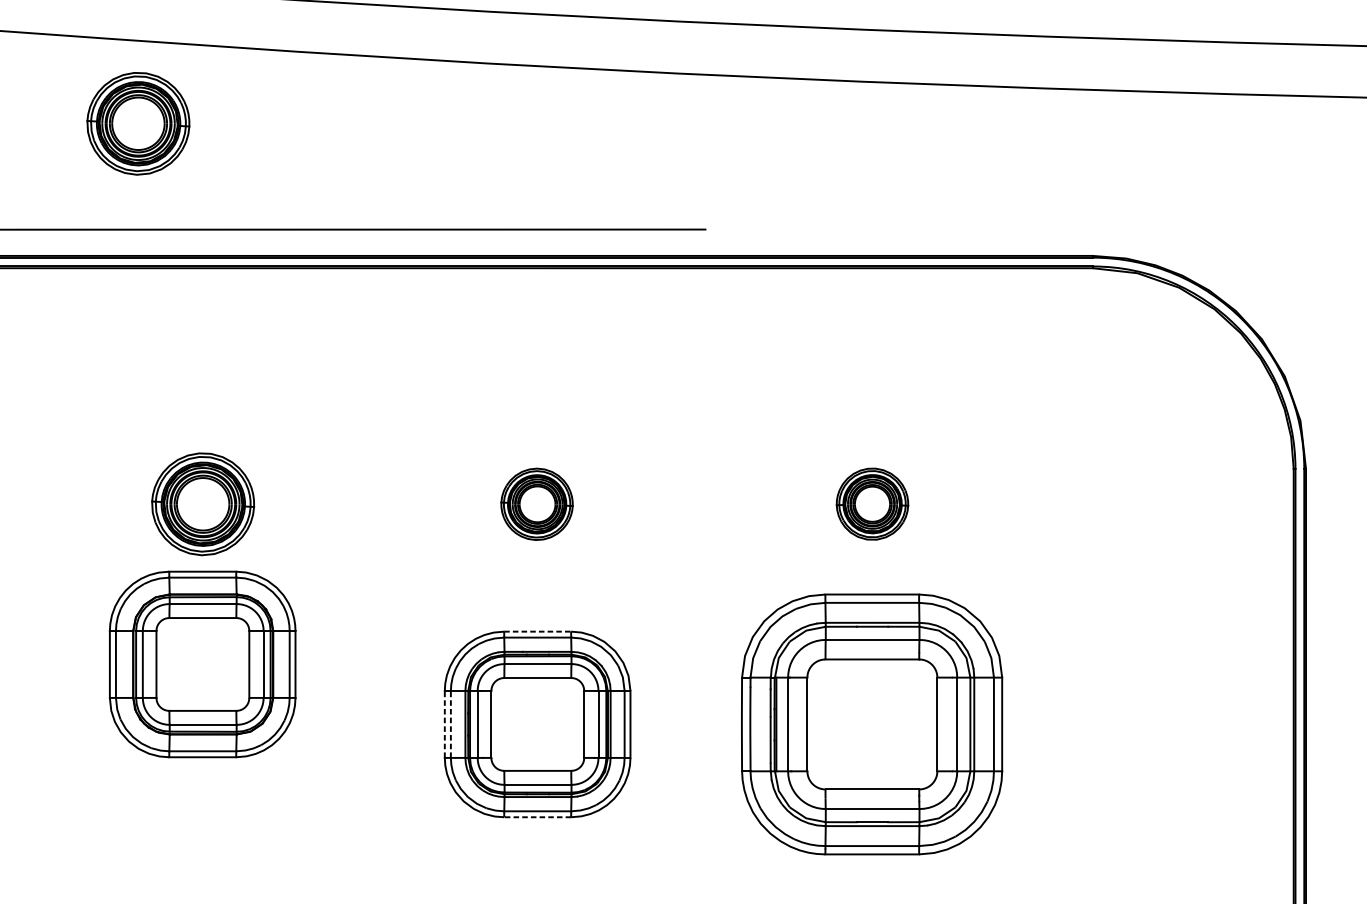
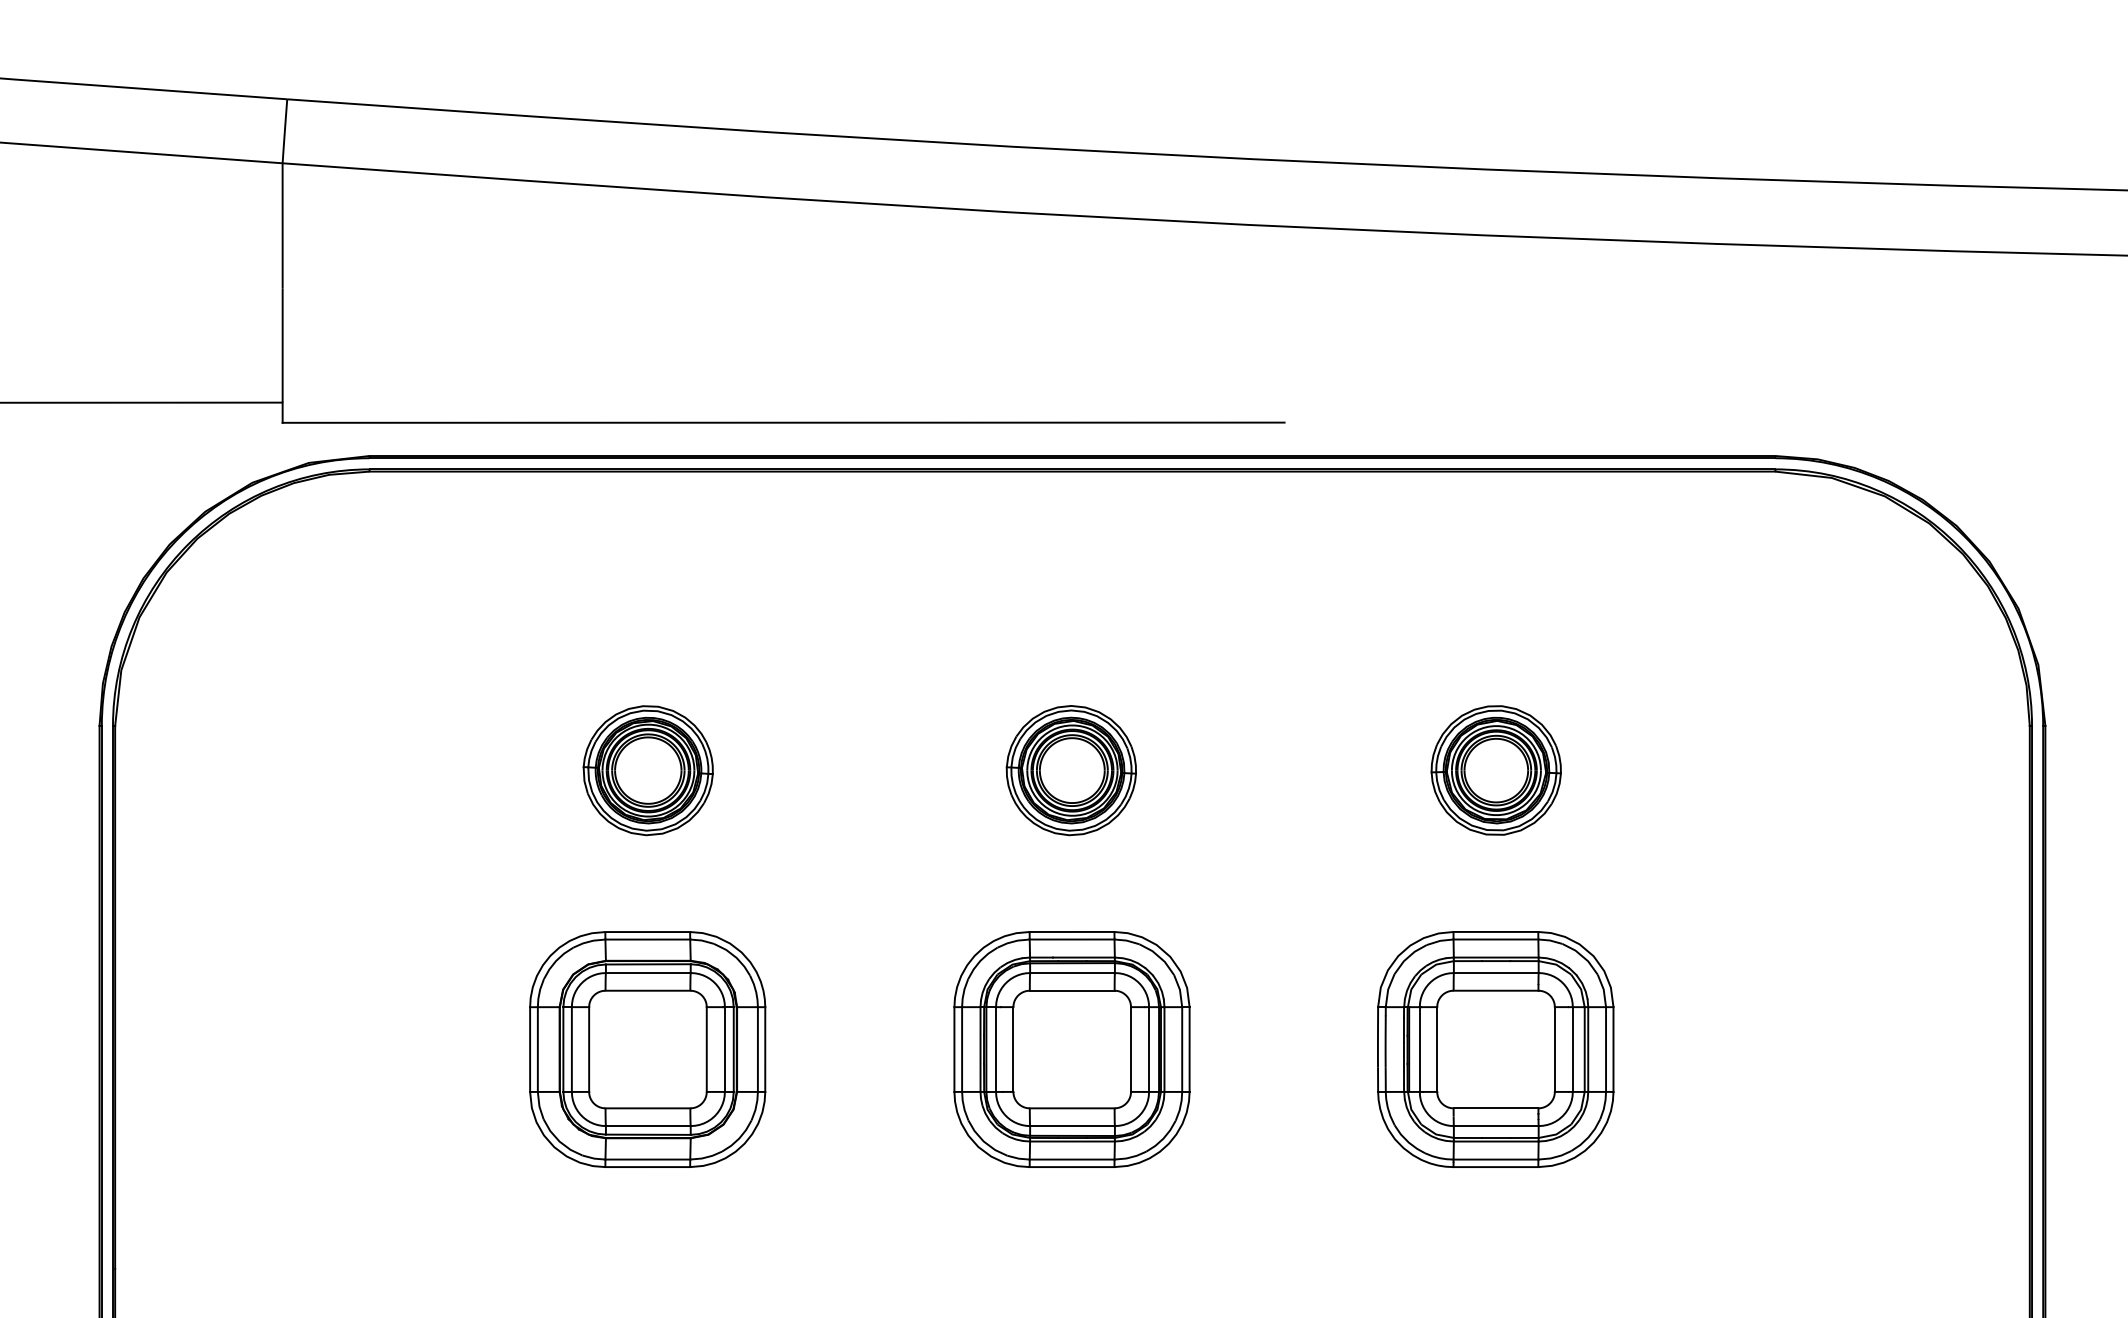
part: (137, 123) -> (565, 288), removed
part: (536, 504) -> (1070, 770), size x1.43
part: (871, 504) -> (1495, 770), size x1.43
line: (538, 631) -> (1072, 931), dashed -> solid
part: (202, 664) -> (647, 1049), moved
line: (444, 724) -> (954, 1049), dashed -> solid
line: (451, 724) -> (962, 1049), dashed -> solid
part: (871, 724) -> (1495, 1049), size x0.71
line: (537, 817) -> (1071, 1167), dashed -> solid

